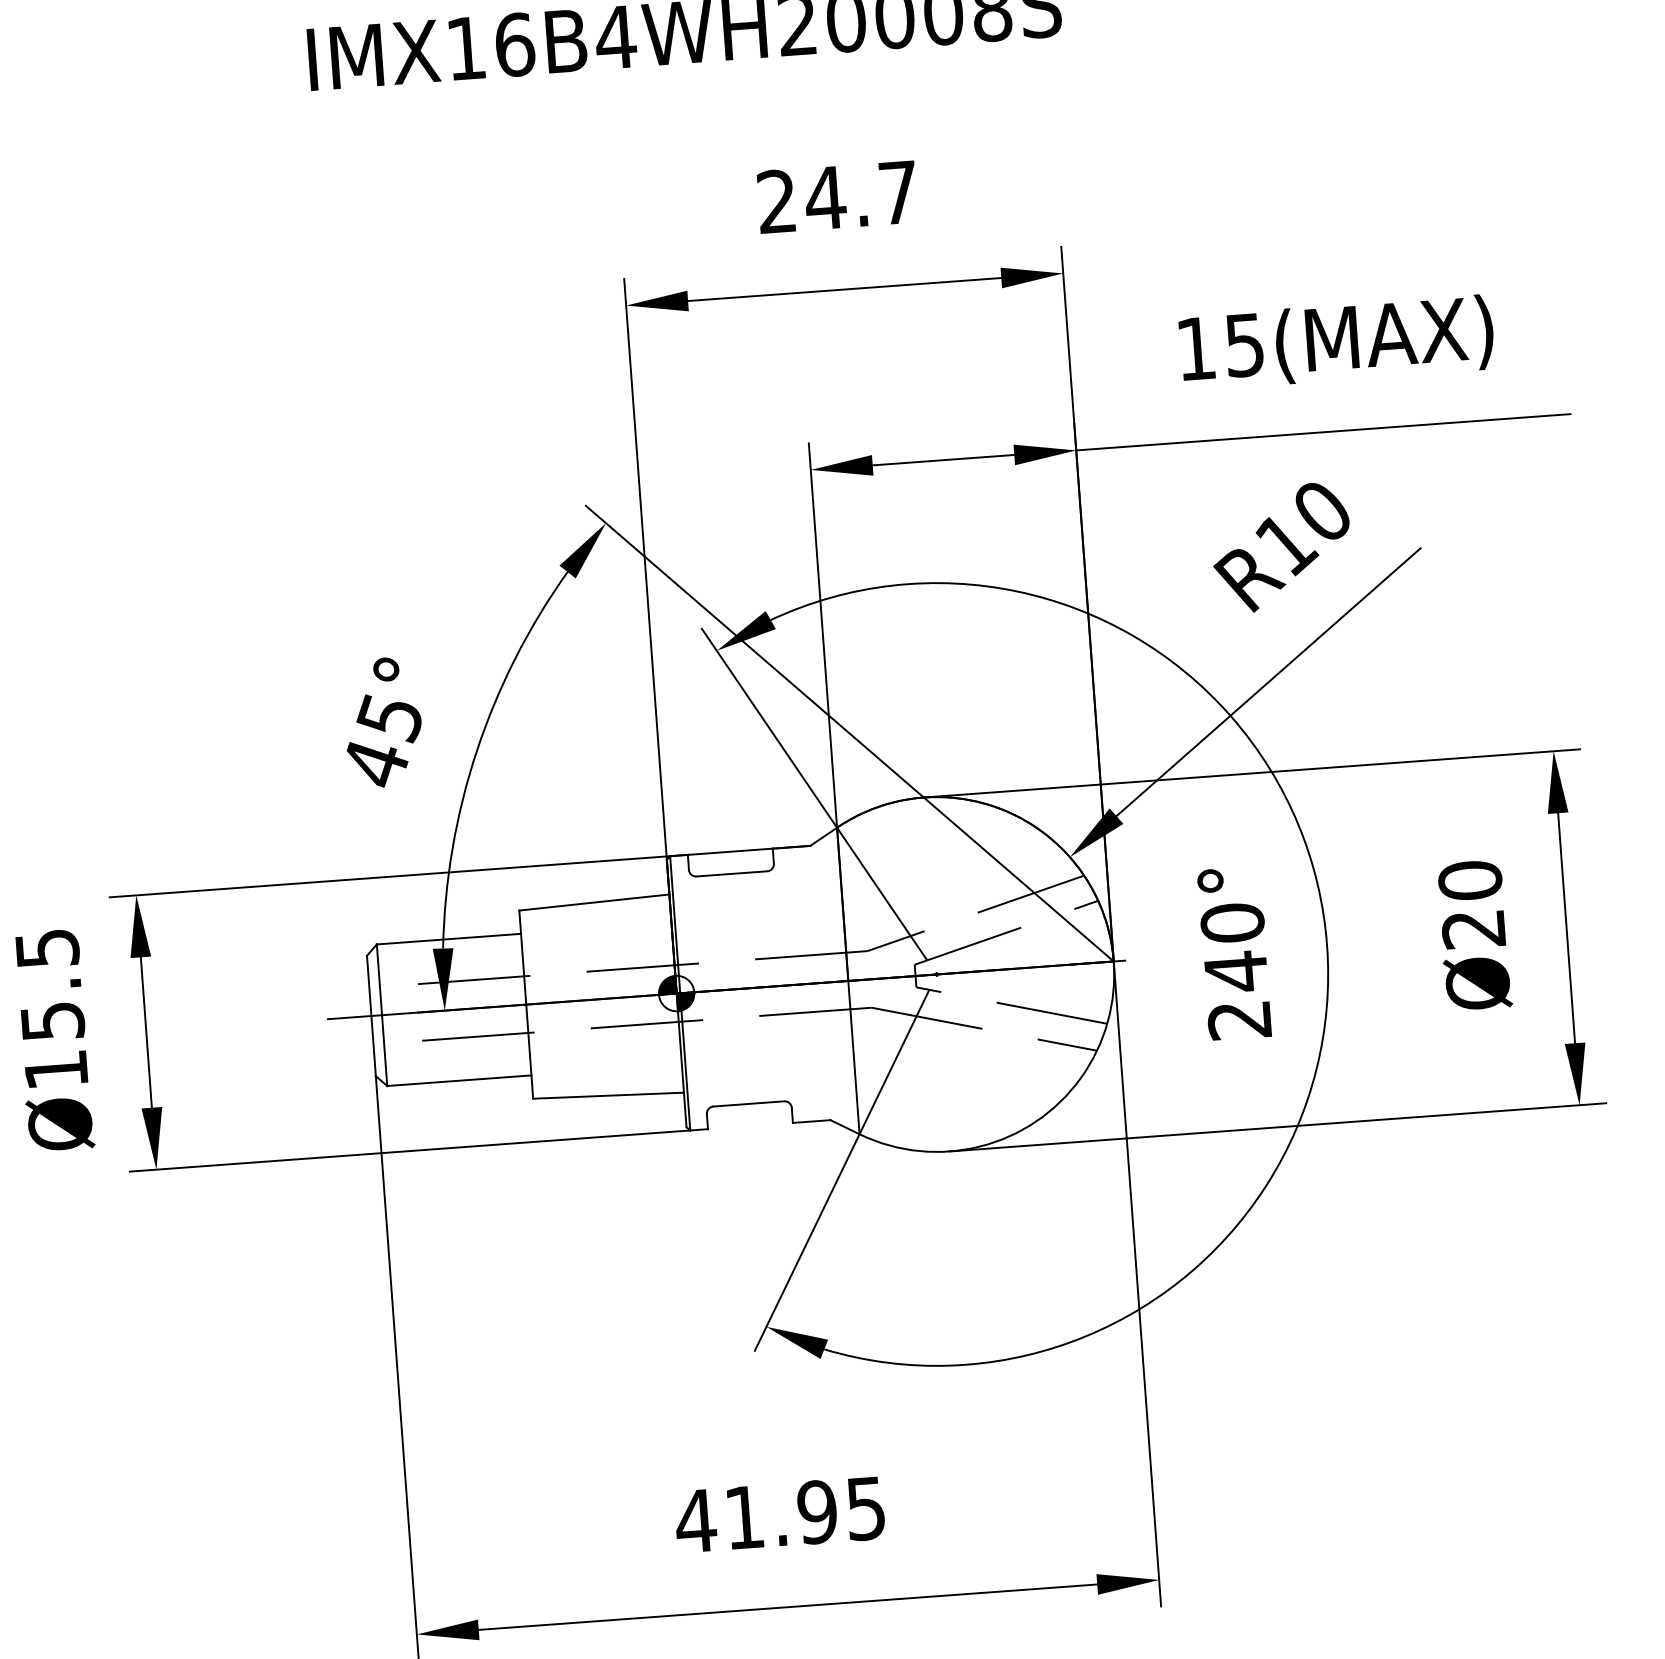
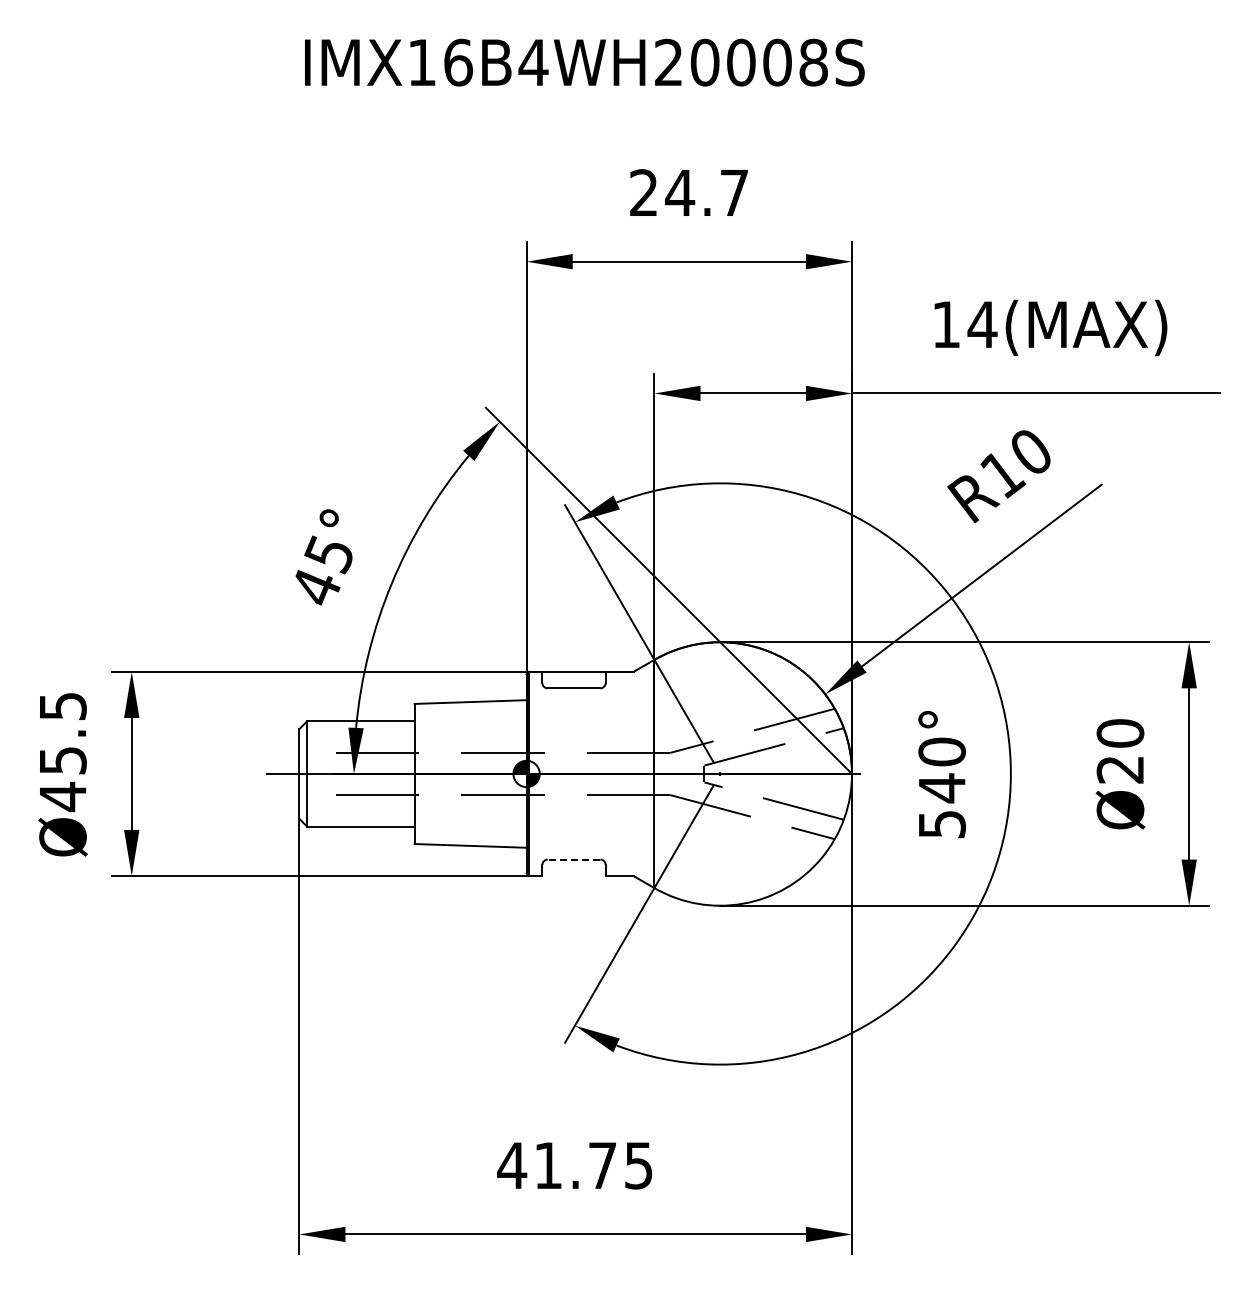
text: (1244, 344) -> (982, 324), 15(MAX) -> 14(MAX)
text: (1240, 1020) -> (942, 824), 240° -> 540°
text: (55, 1070) -> (62, 797), Ø15.5 -> Ø45.5
line: (748, 1103) -> (573, 859), solid -> dashed
text: (817, 1511) -> (602, 1165), 41.95 -> 41.75

